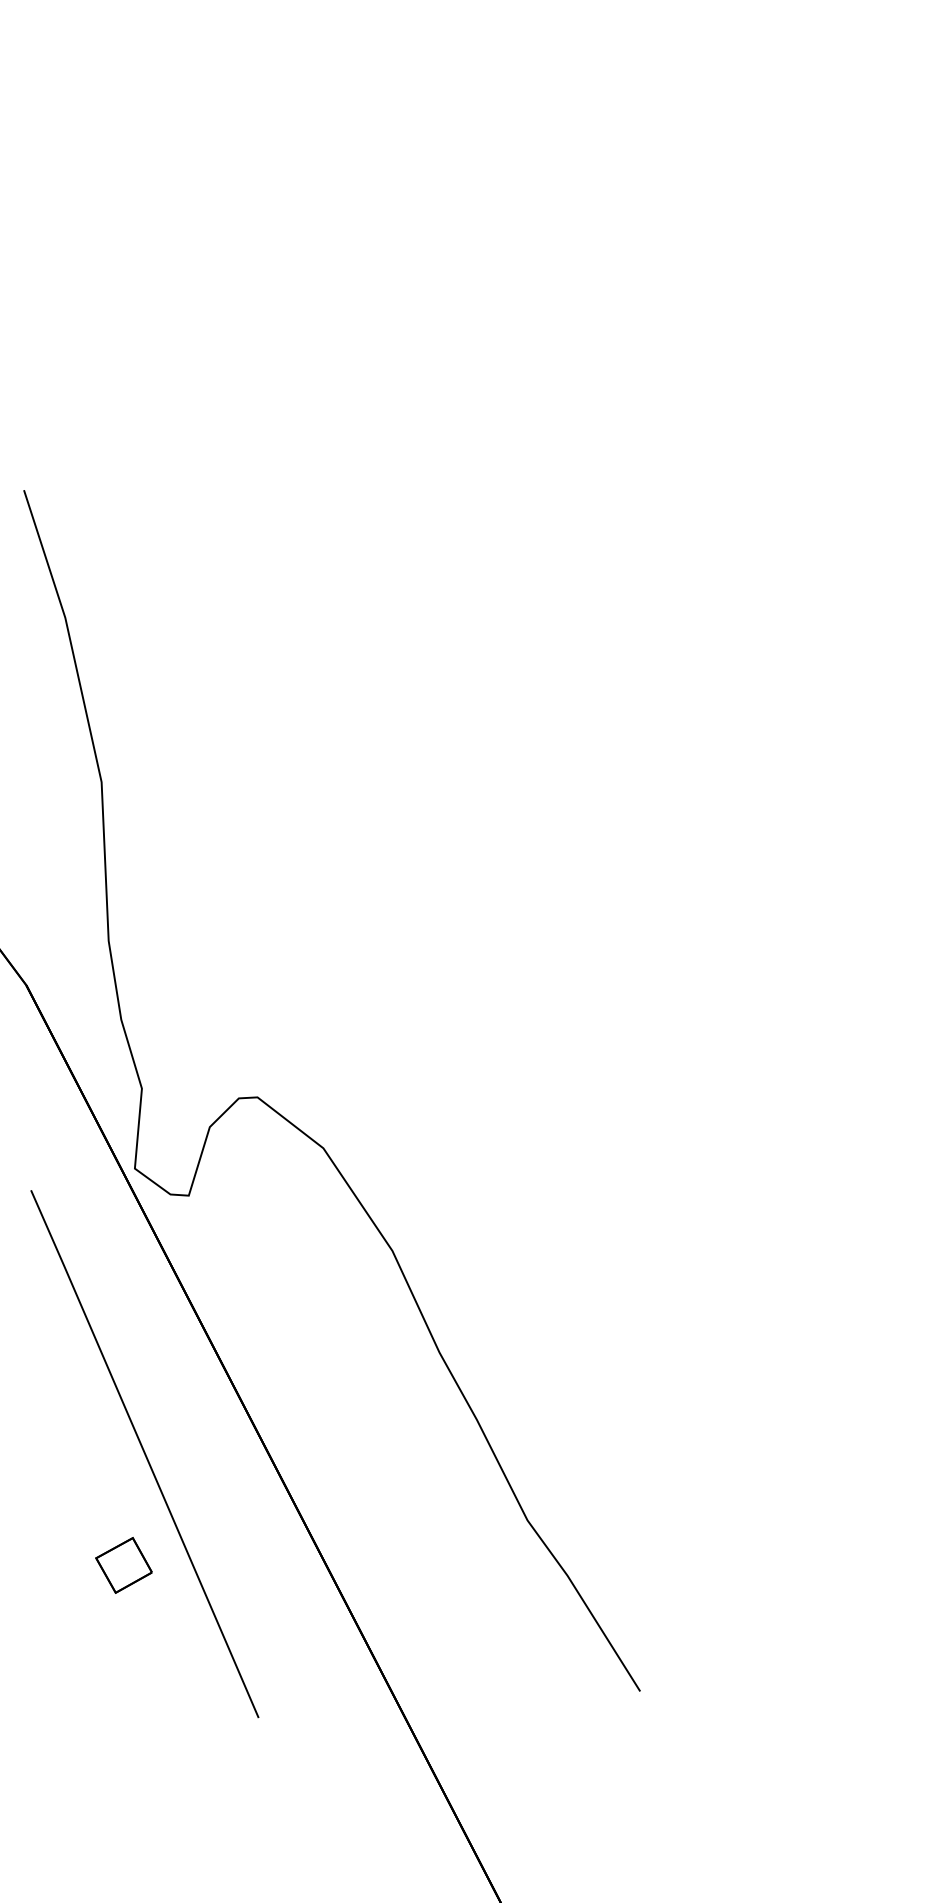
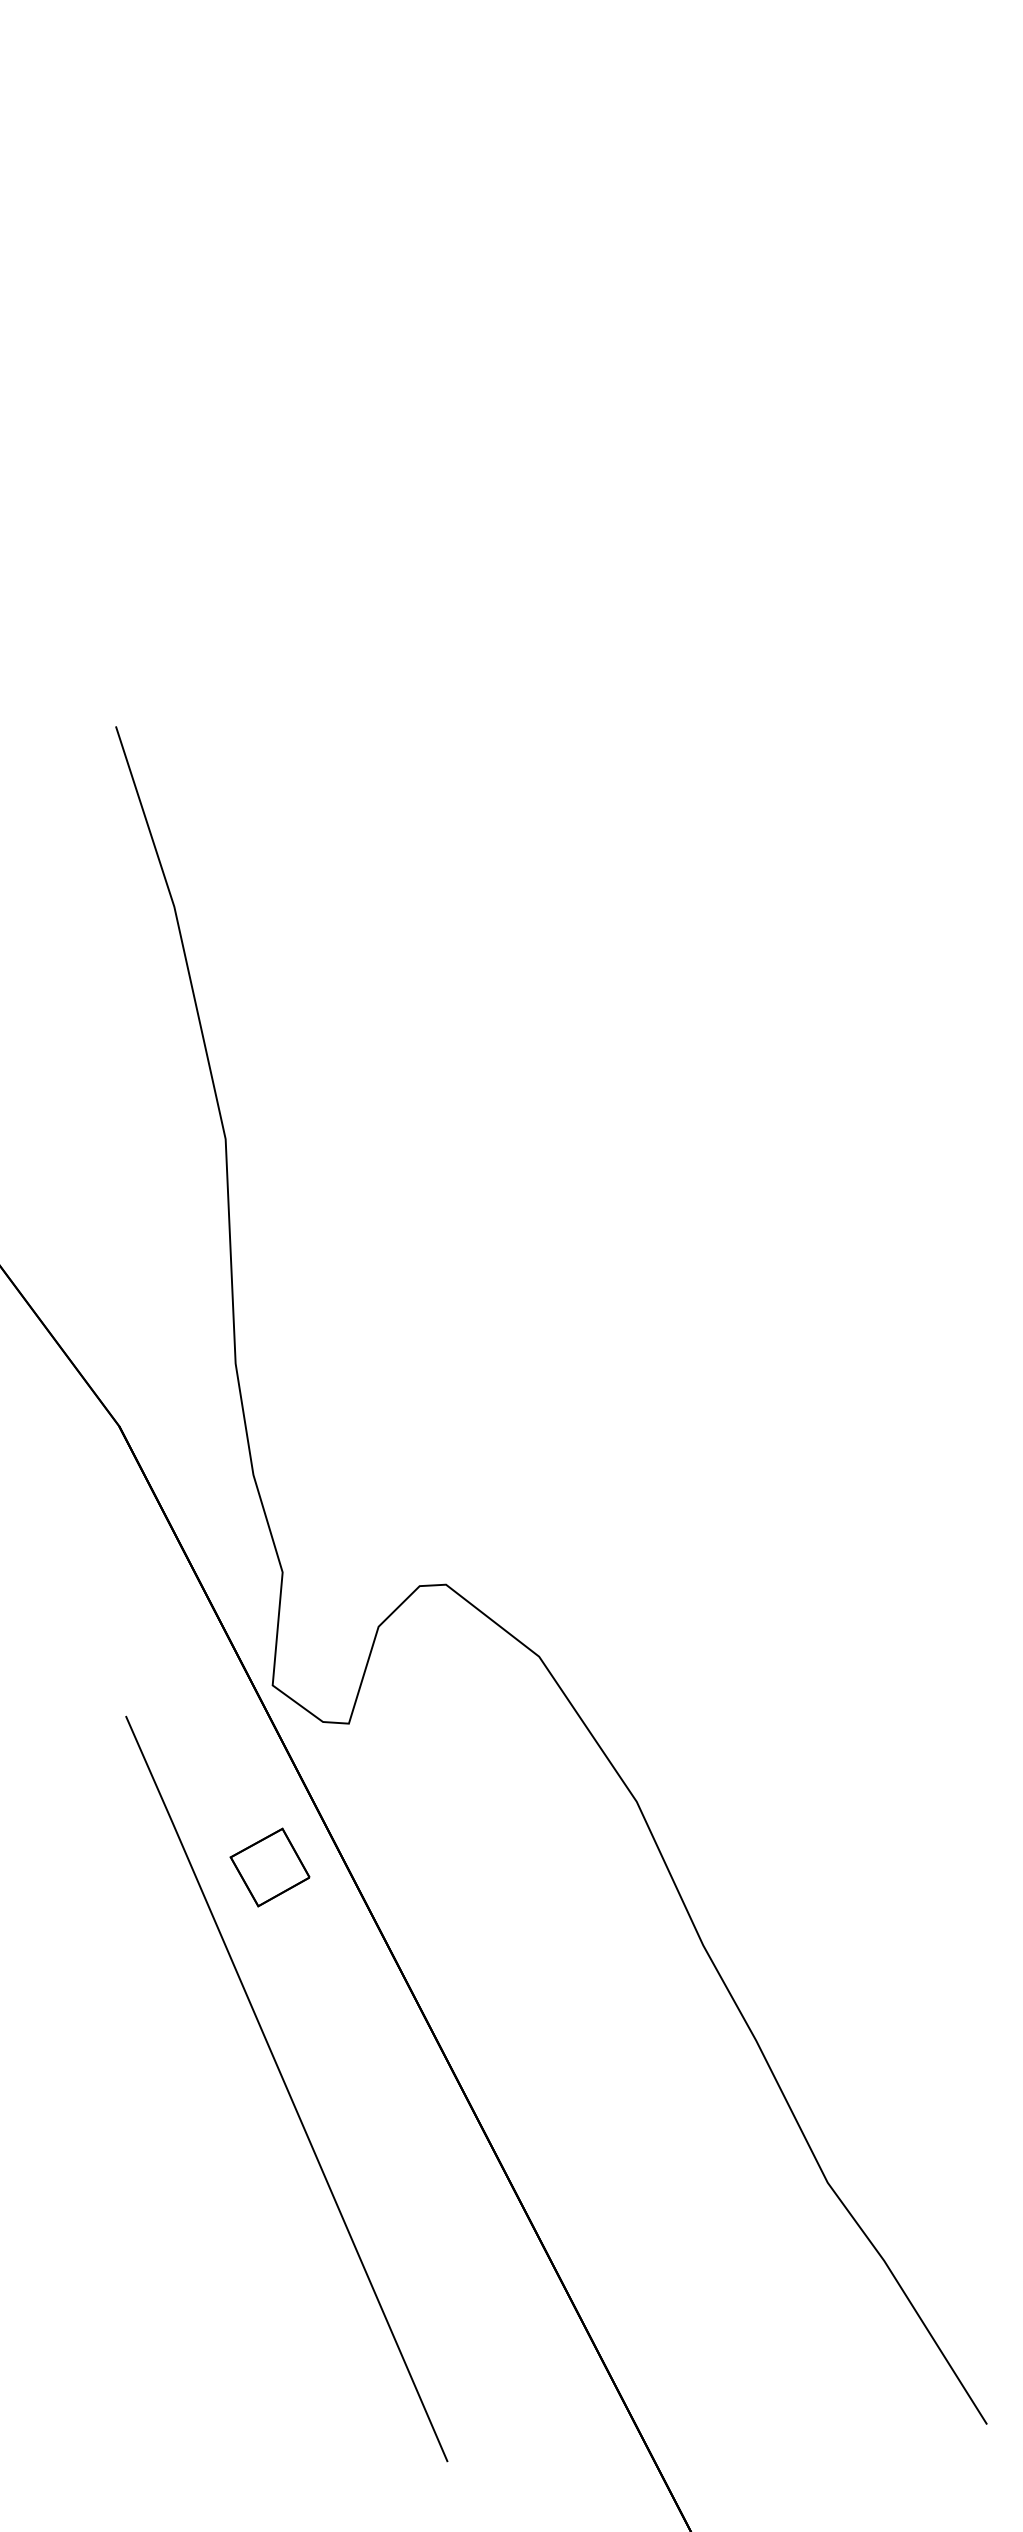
part: (123, 1565) -> (269, 1867), moved

